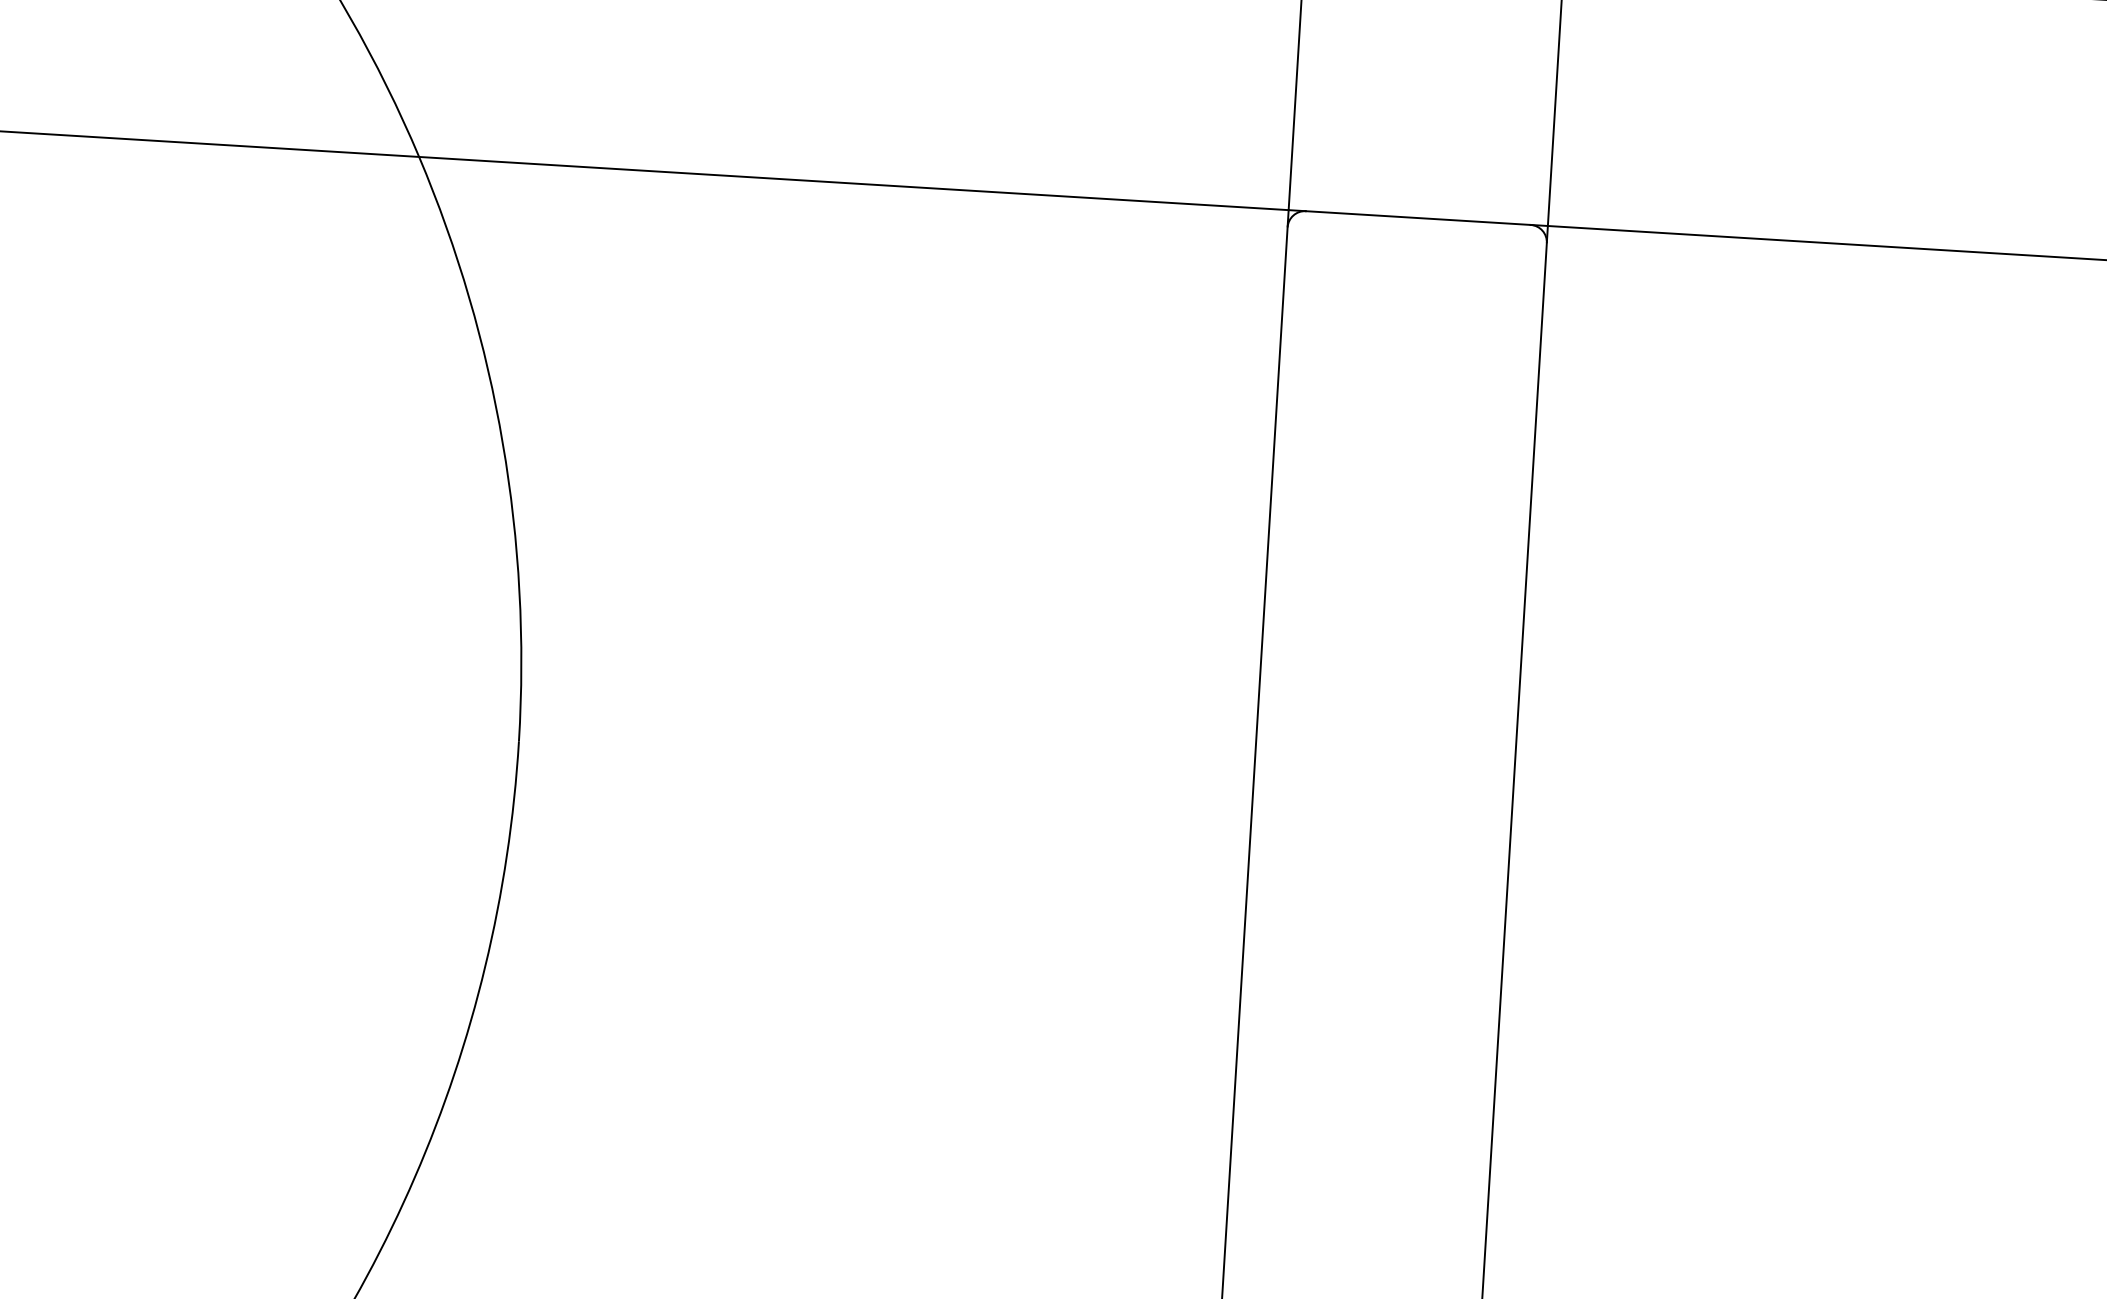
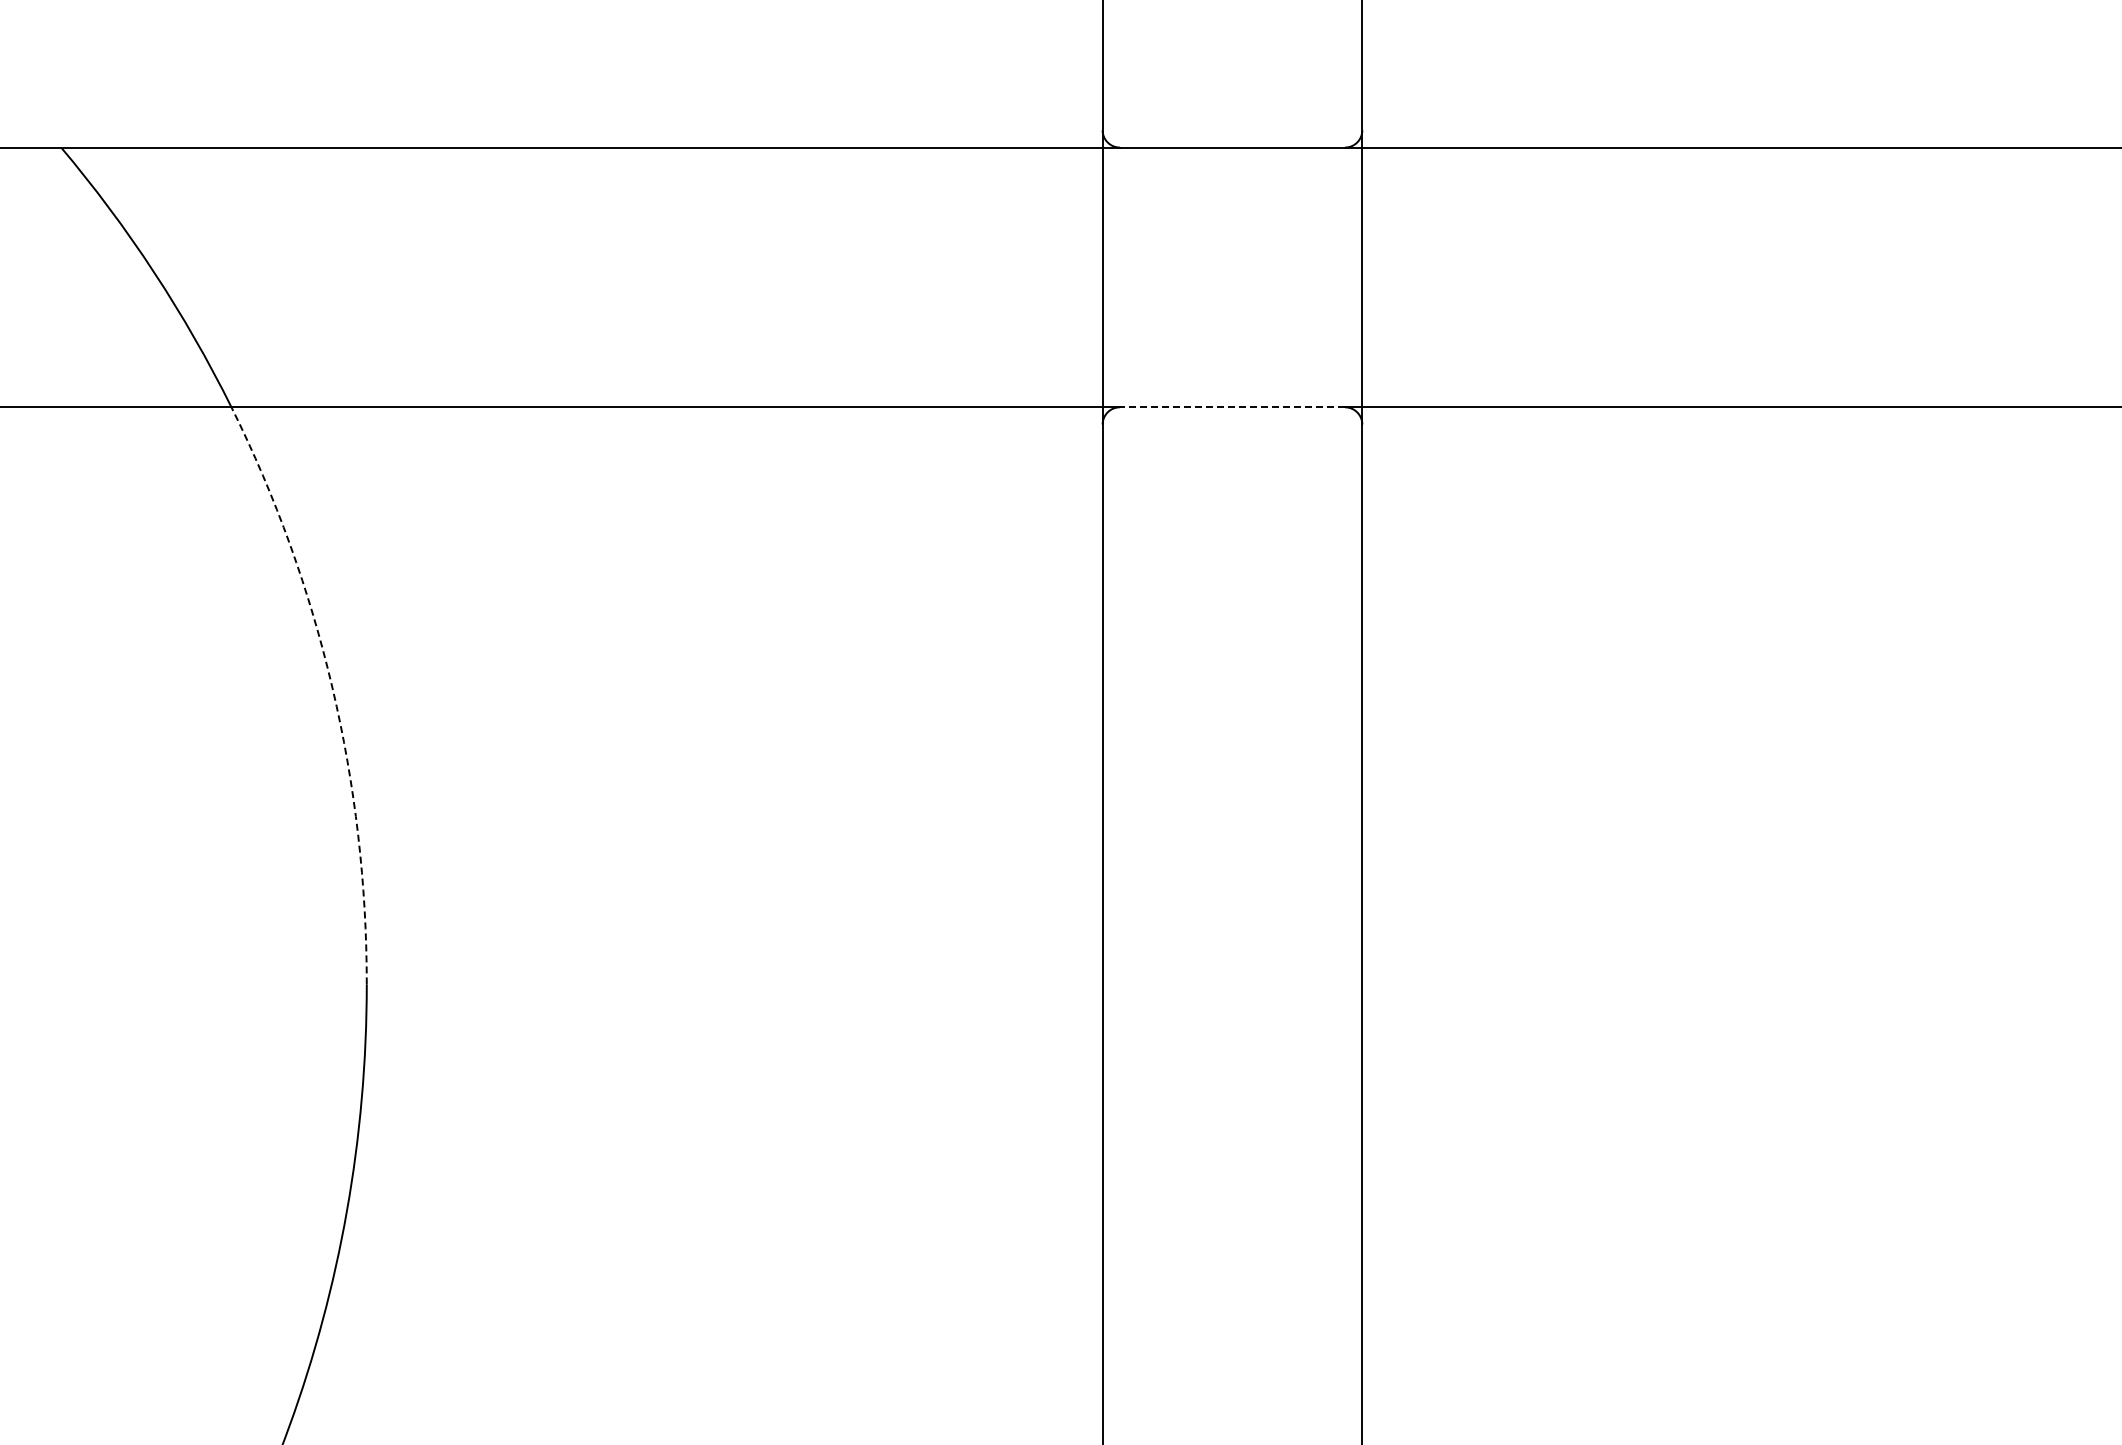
line: (1418, 218) -> (1232, 407), solid -> dashed
arc: (502, 443) -> (332, 688), solid -> dashed

